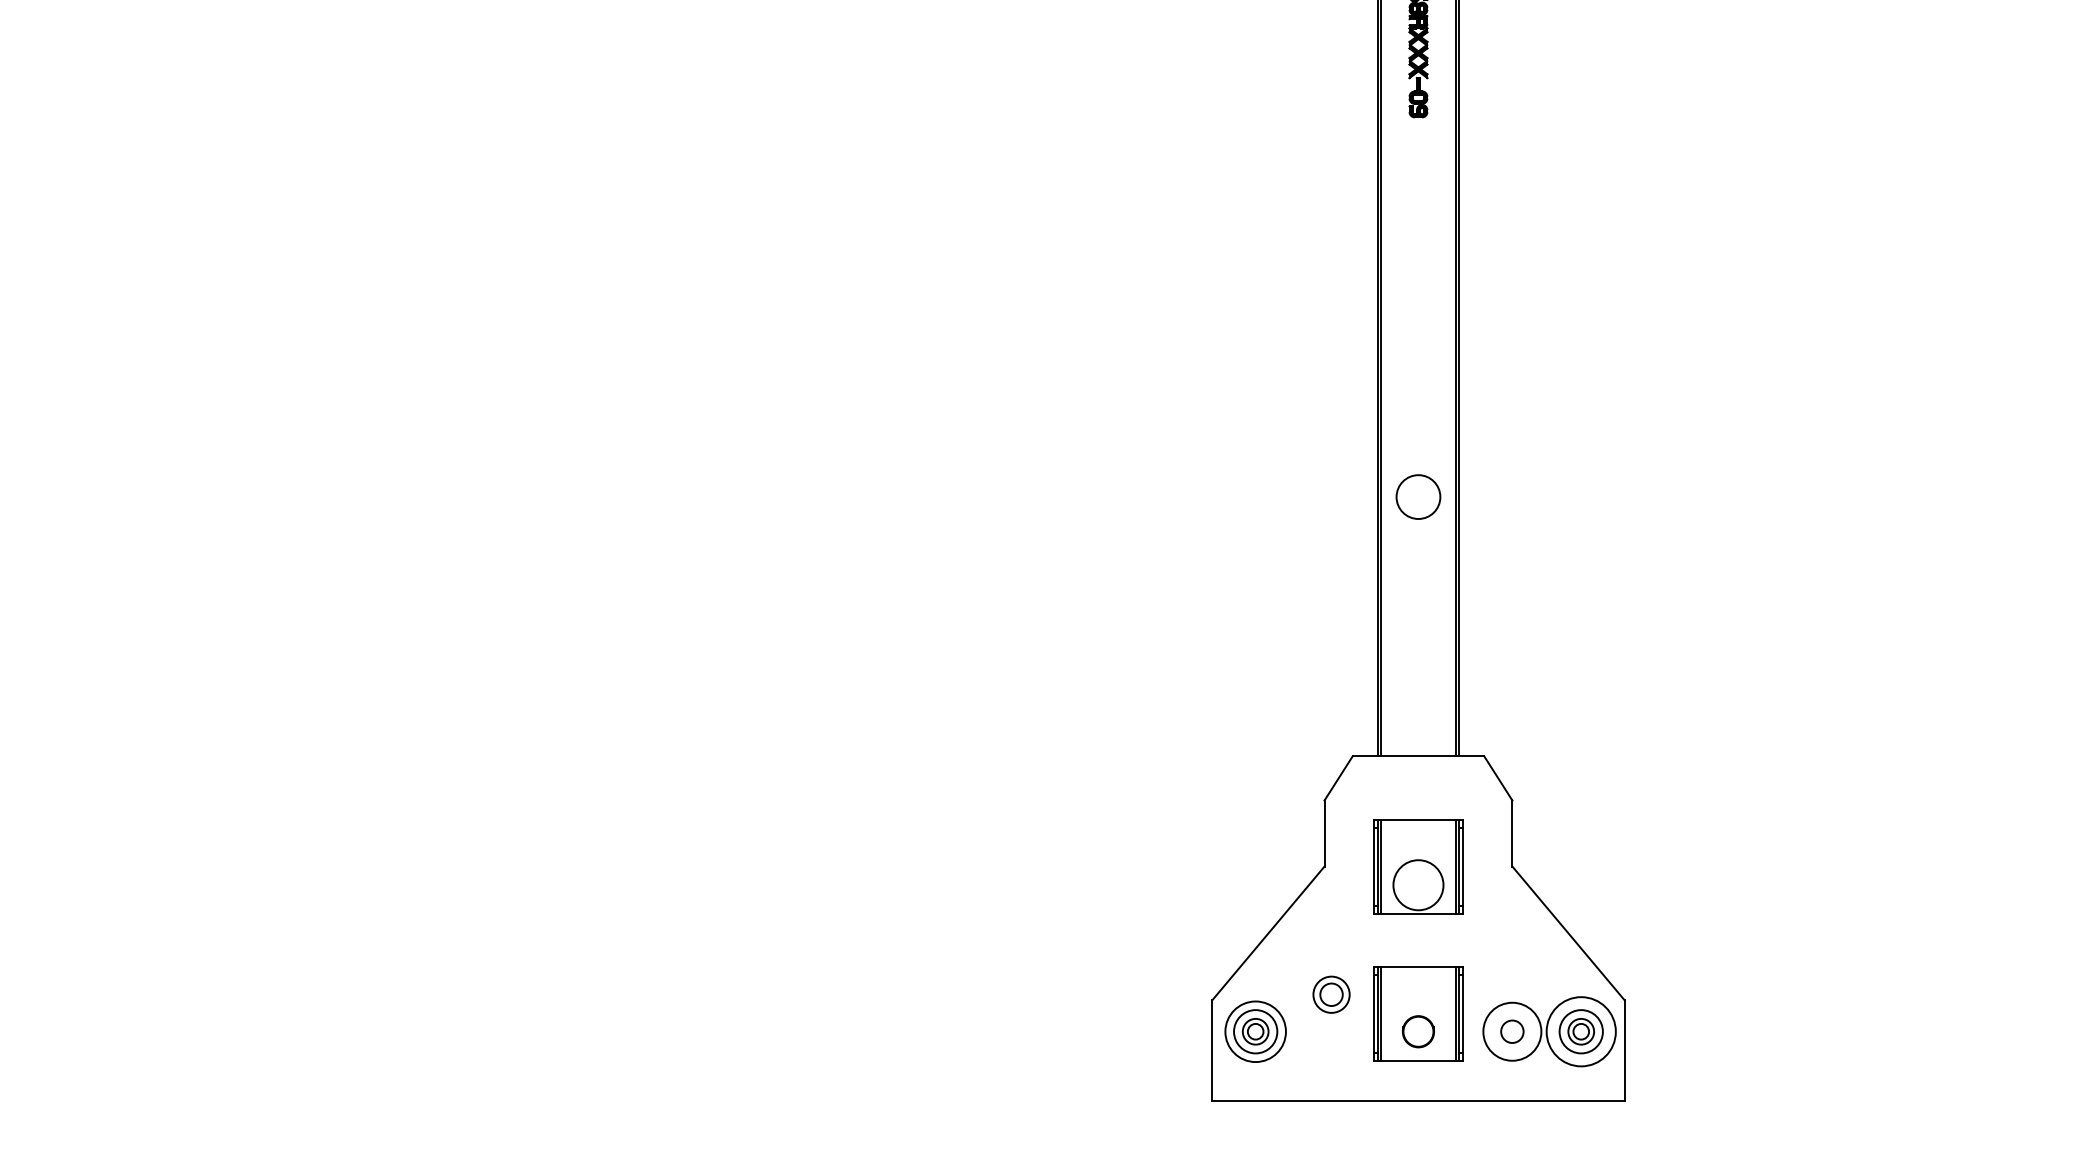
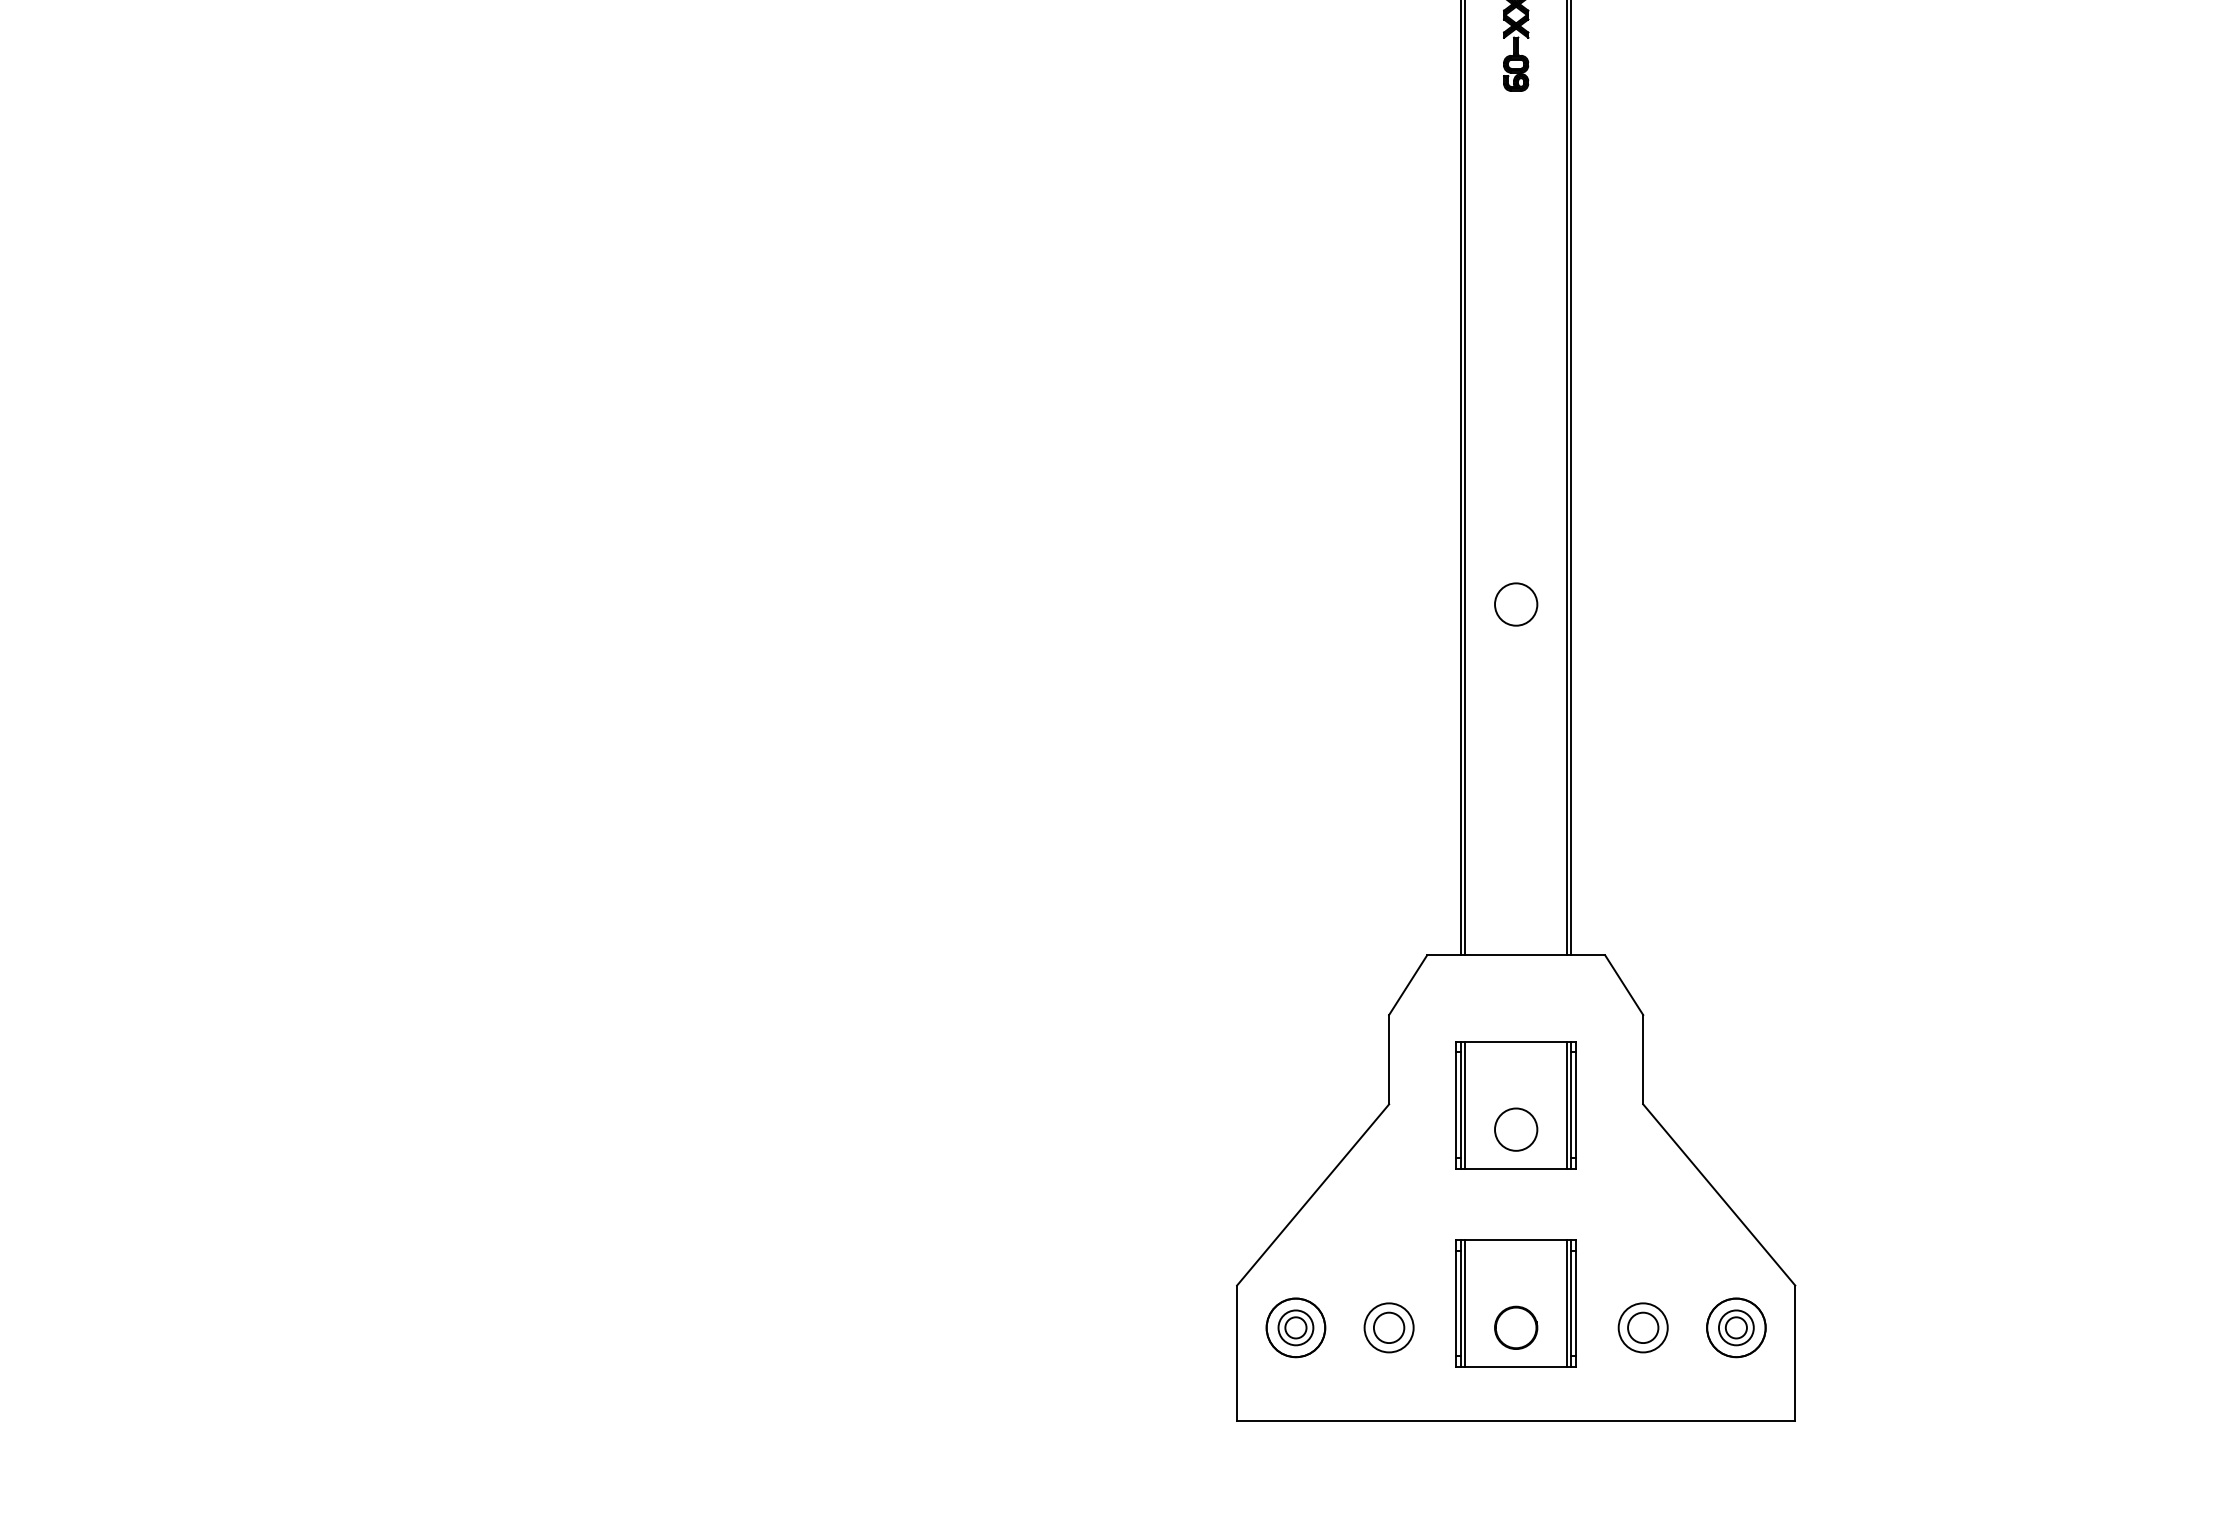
circle: (1418, 496) -> (1516, 603), size x0.71
circle: (1418, 884) -> (1516, 1128), size x0.62
part: (1331, 994) -> (1389, 1327), moved
circle: (1255, 1031) -> (1295, 1327), size x0.71
circle: (1512, 1031) -> (1643, 1327), size x0.62
circle: (1580, 1031) -> (1735, 1327), size x0.62

